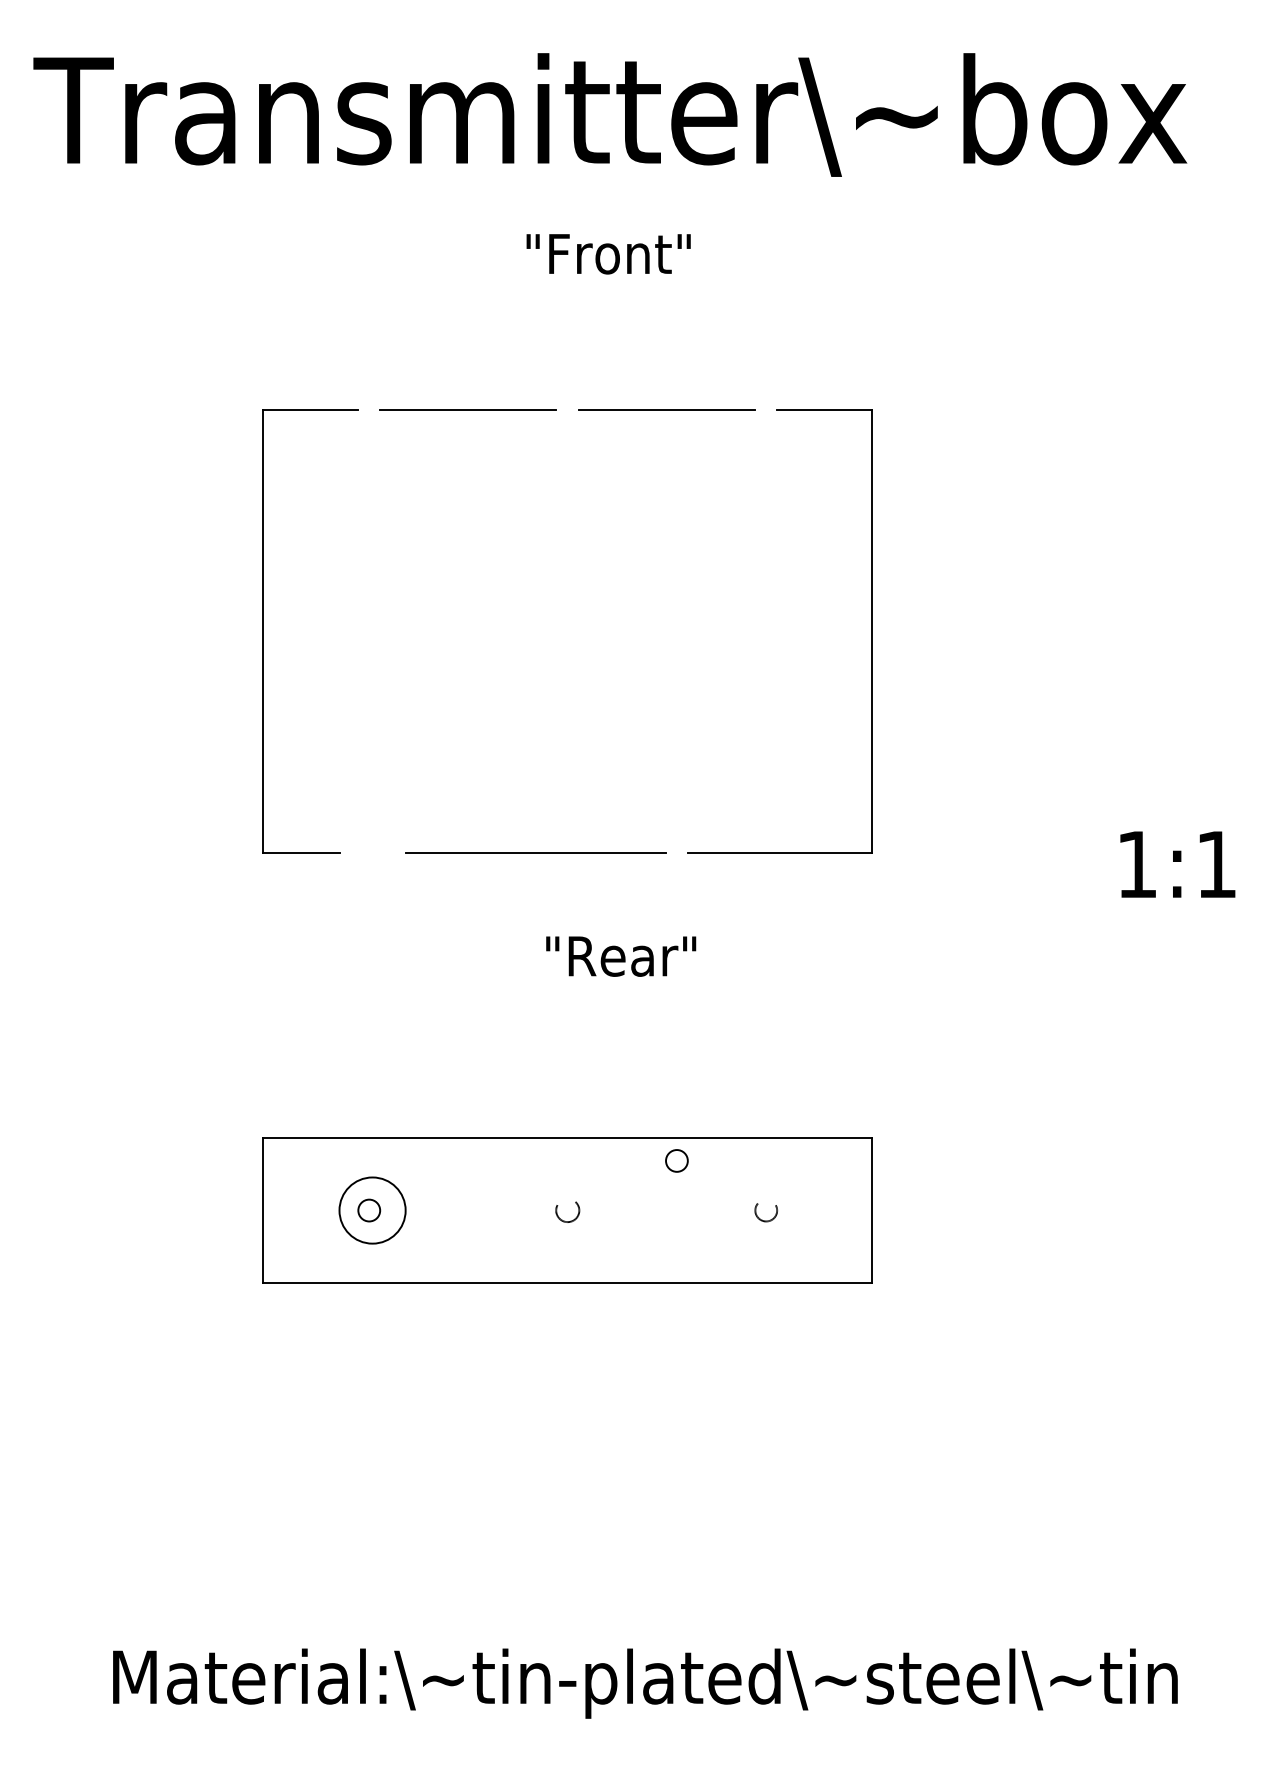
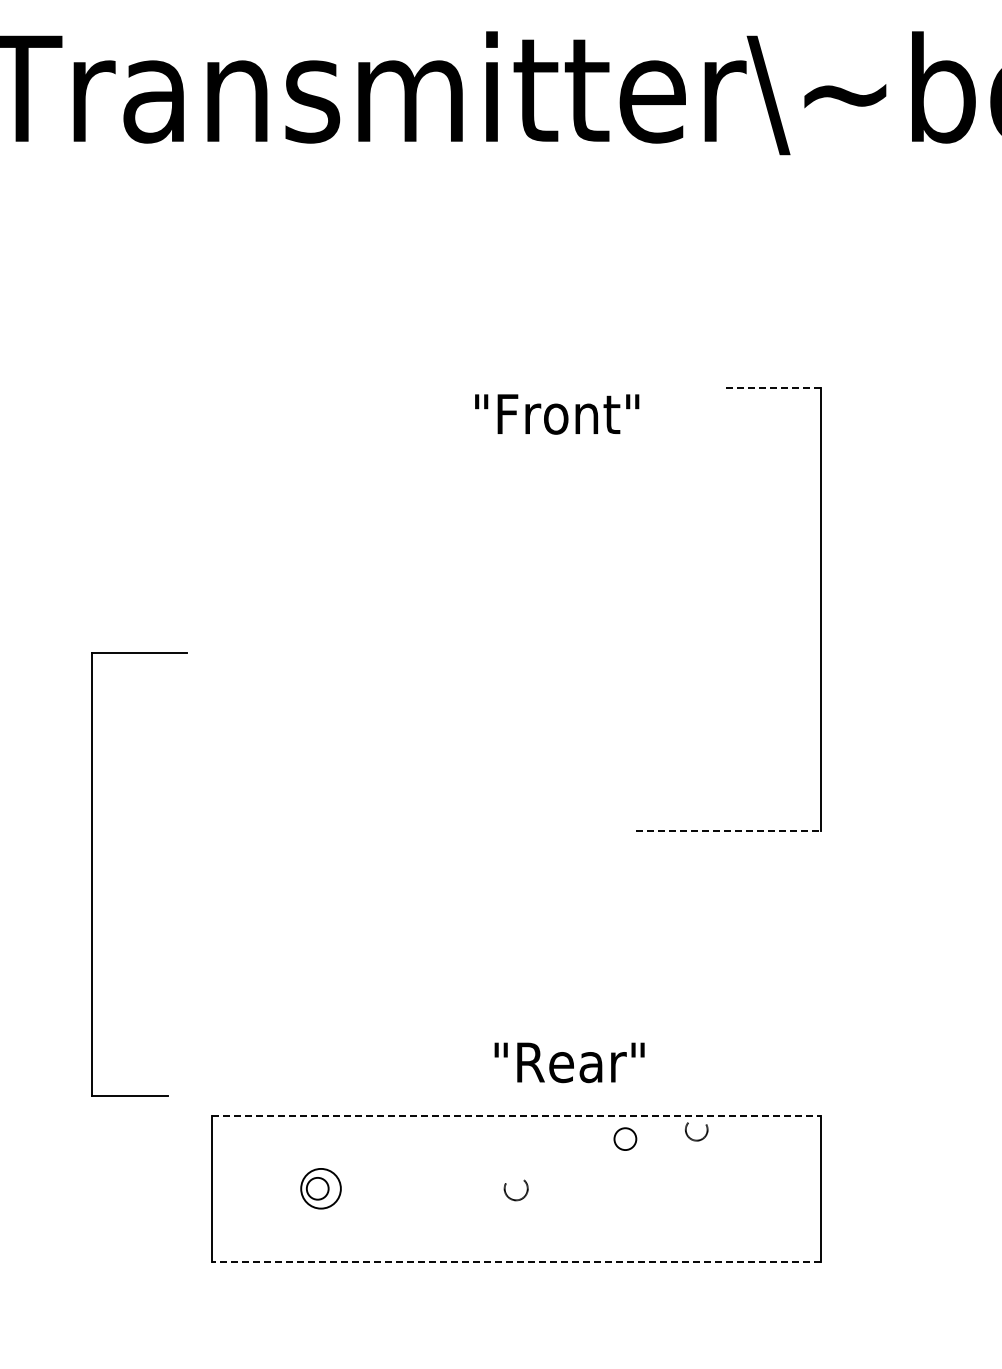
text: (608, 254) -> (556, 414), moved
line: (468, 409) -> (416, 387), removed
line: (667, 409) -> (615, 387), removed
line: (825, 409) -> (773, 387), solid -> dashed
part: (263, 631) -> (91, 874), moved
line: (535, 853) -> (483, 831), removed
line: (780, 853) -> (728, 831), solid -> dashed
text: (621, 956) -> (569, 1062), moved
line: (568, 1137) -> (516, 1115), solid -> dashed
circle: (372, 1210) -> (320, 1188), size x0.6
circle: (766, 1212) -> (696, 1131), moved
line: (567, 1283) -> (515, 1261), solid -> dashed

